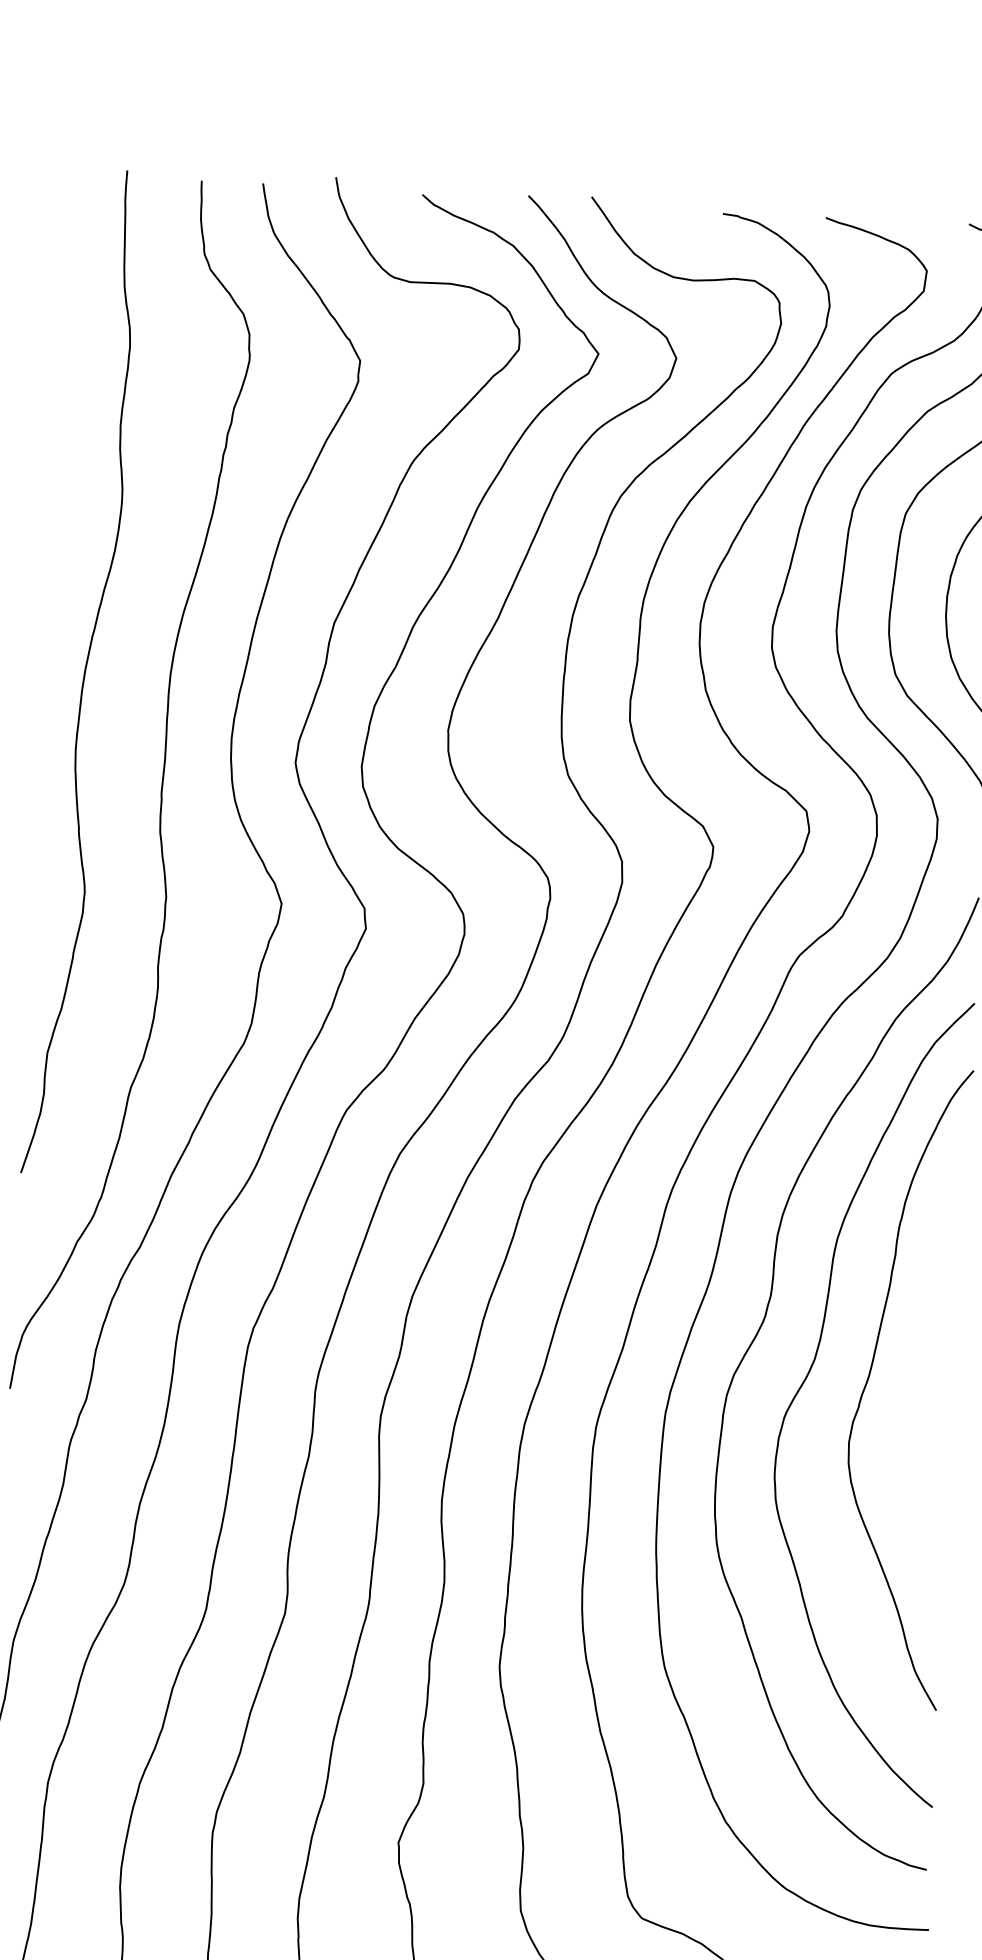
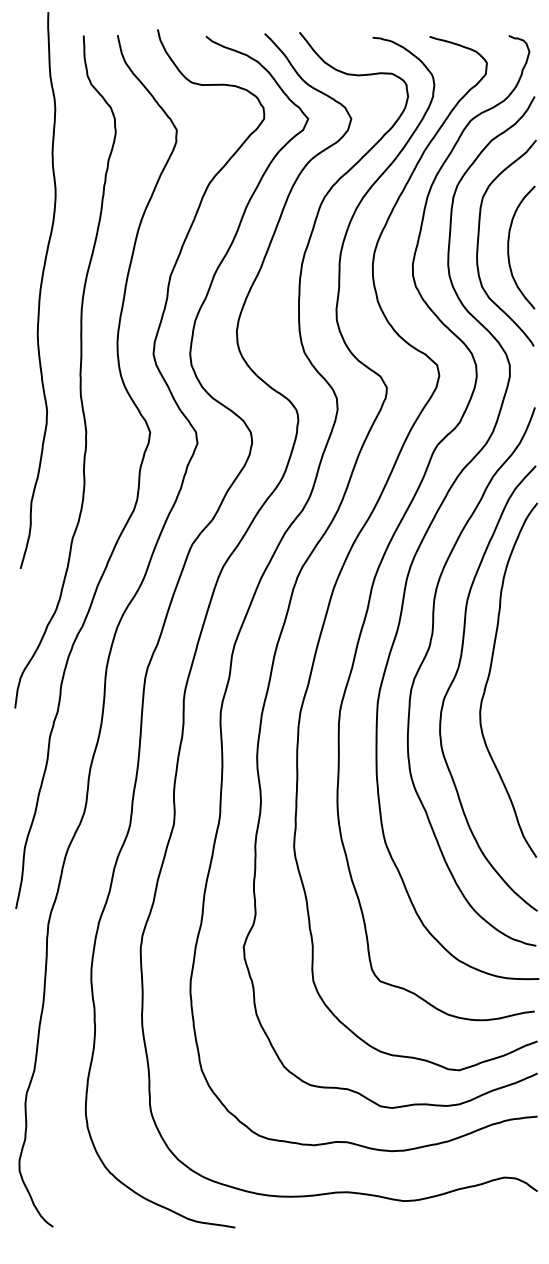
curve: (83, 672) -> (39, 290), moved

